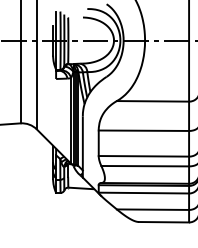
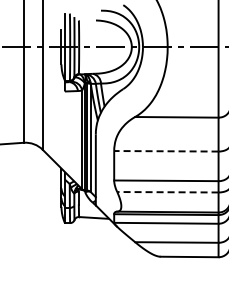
line: (143, 130) -> (165, 151), solid -> dashed
line: (144, 166) -> (167, 192), solid -> dashed

